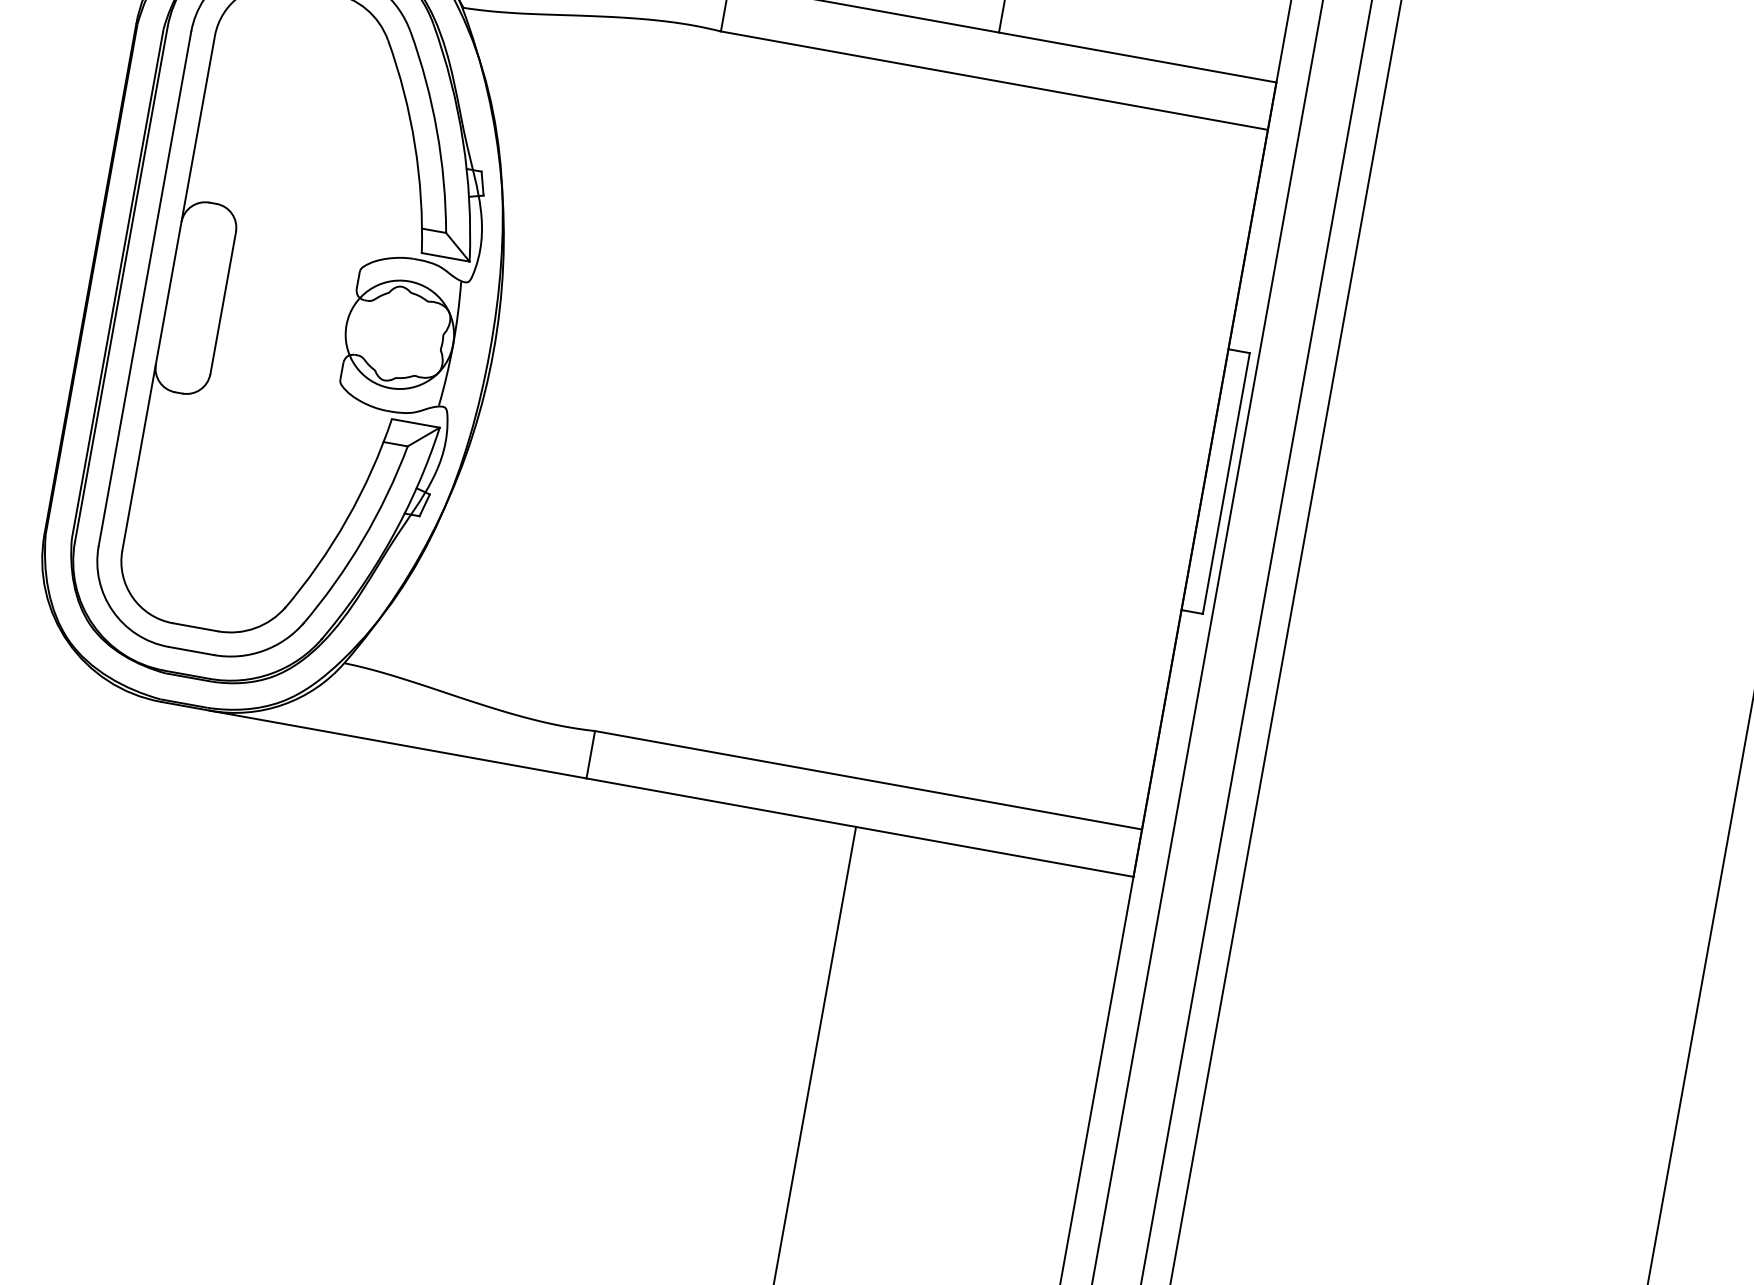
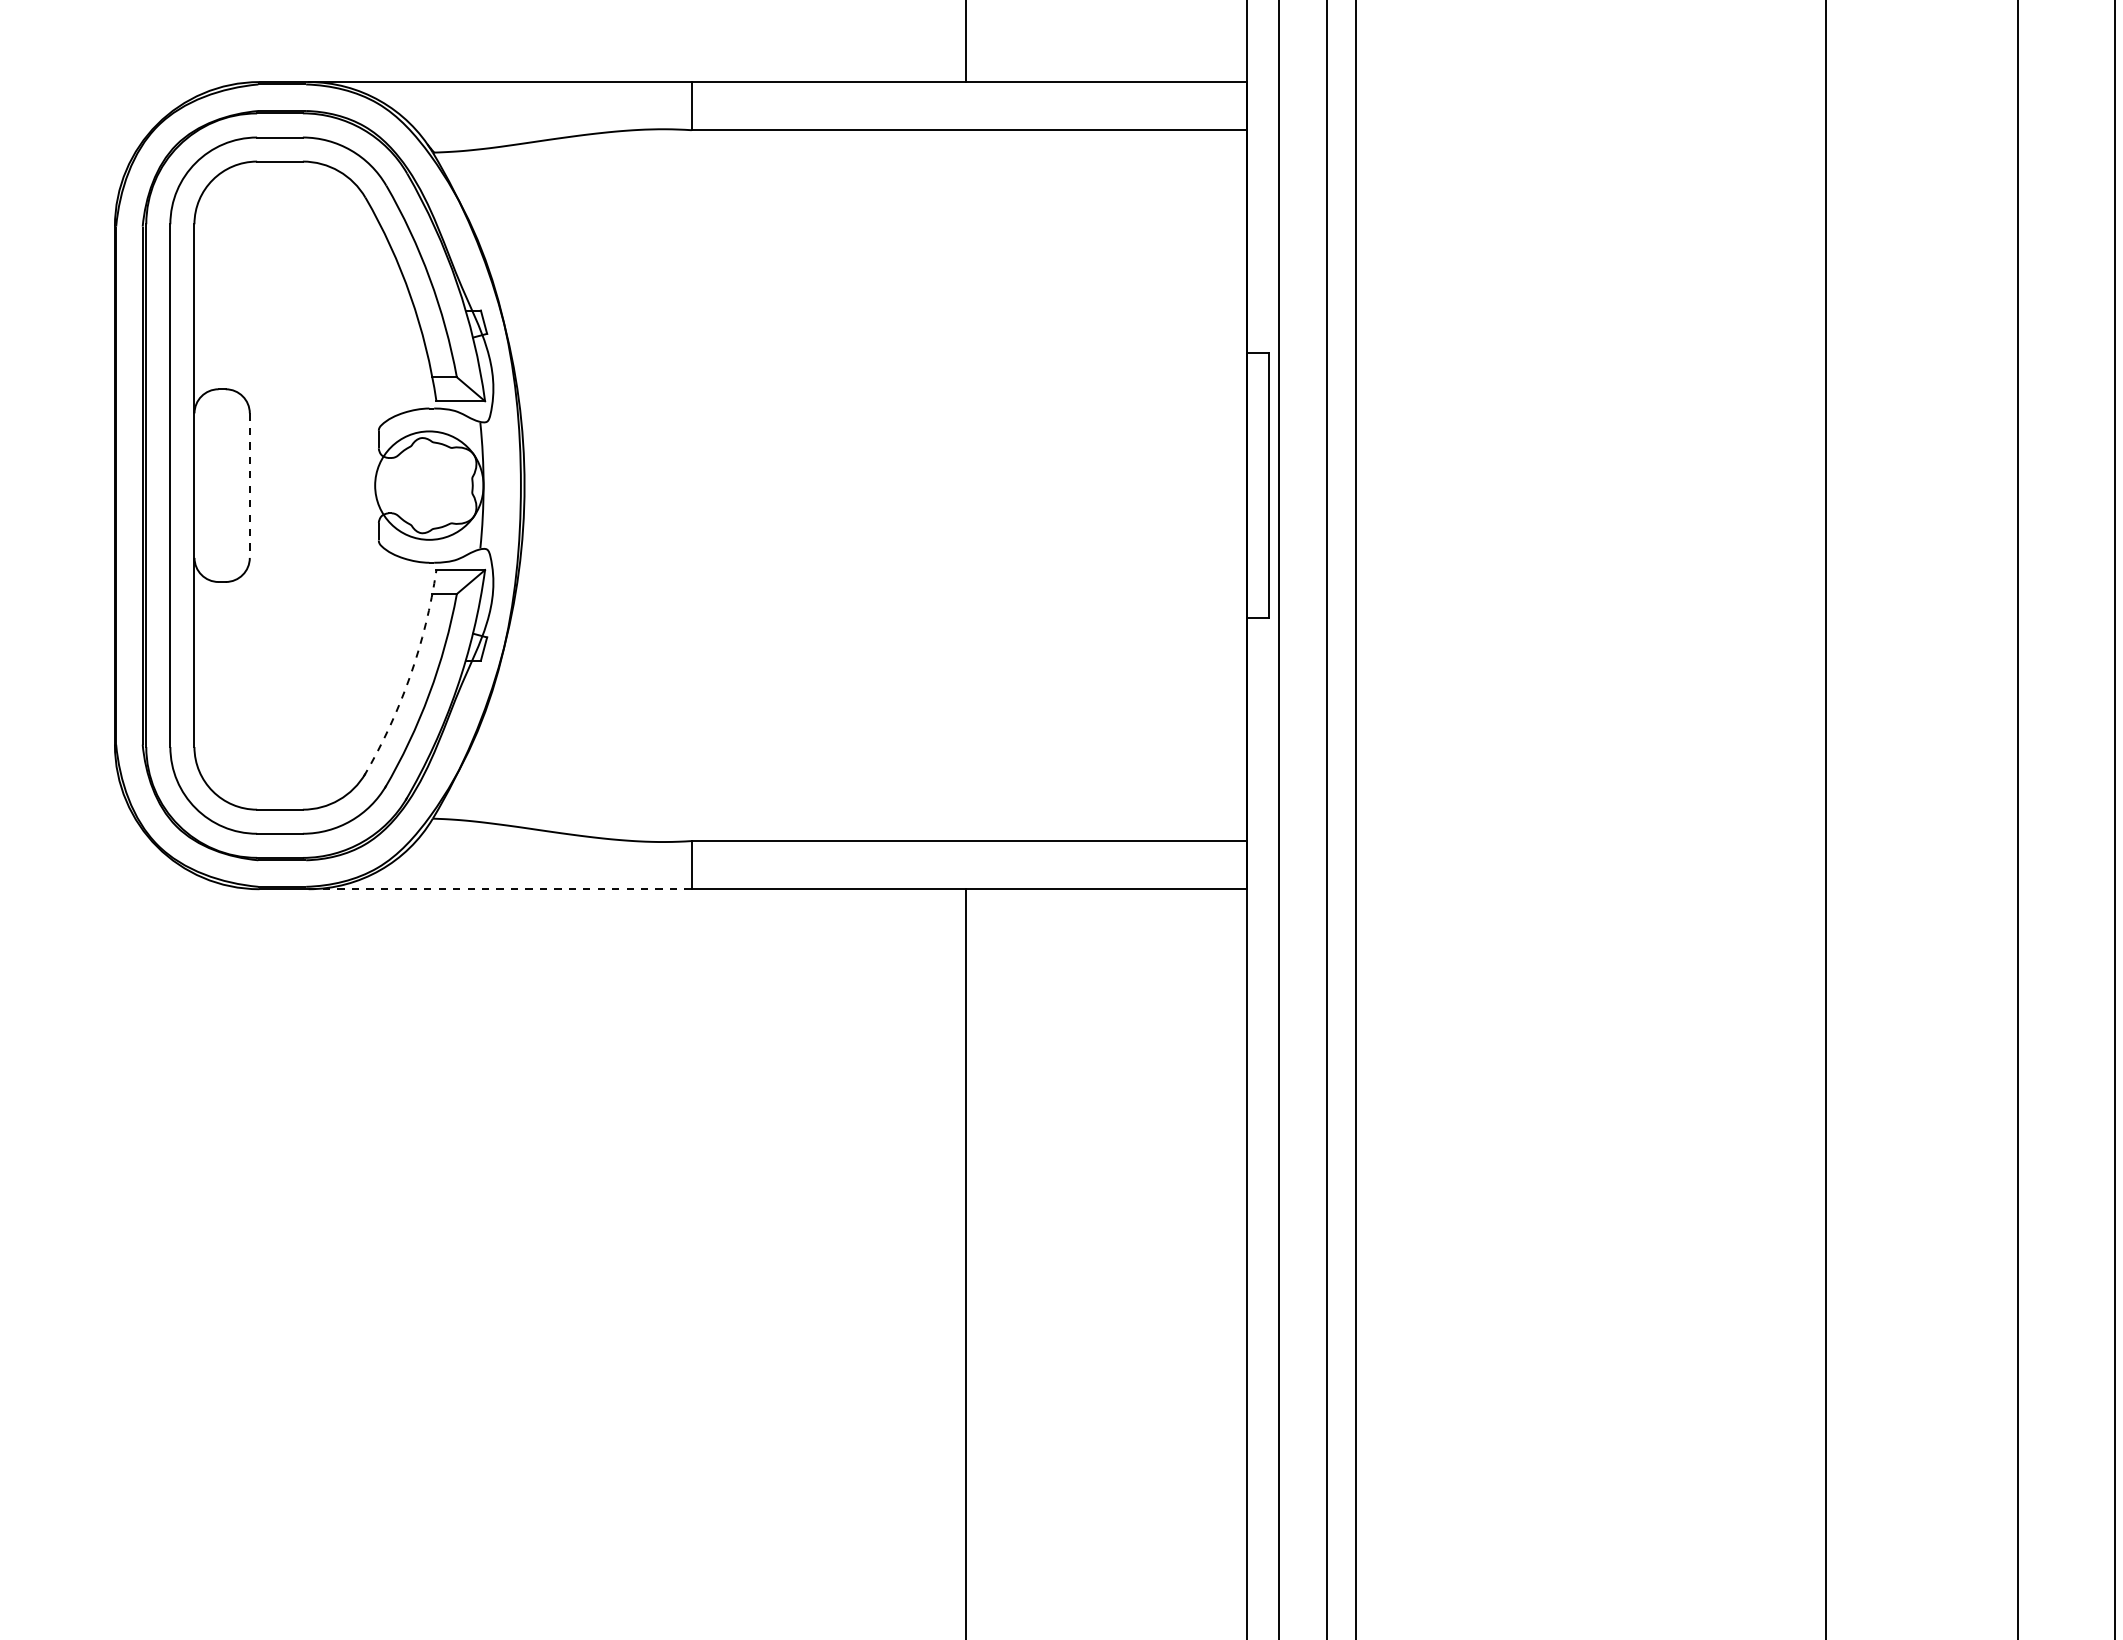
line: (222, 303) -> (249, 486), solid -> dashed
arc: (347, 519) -> (410, 676), solid -> dashed
line: (397, 744) -> (499, 889), solid -> dashed

